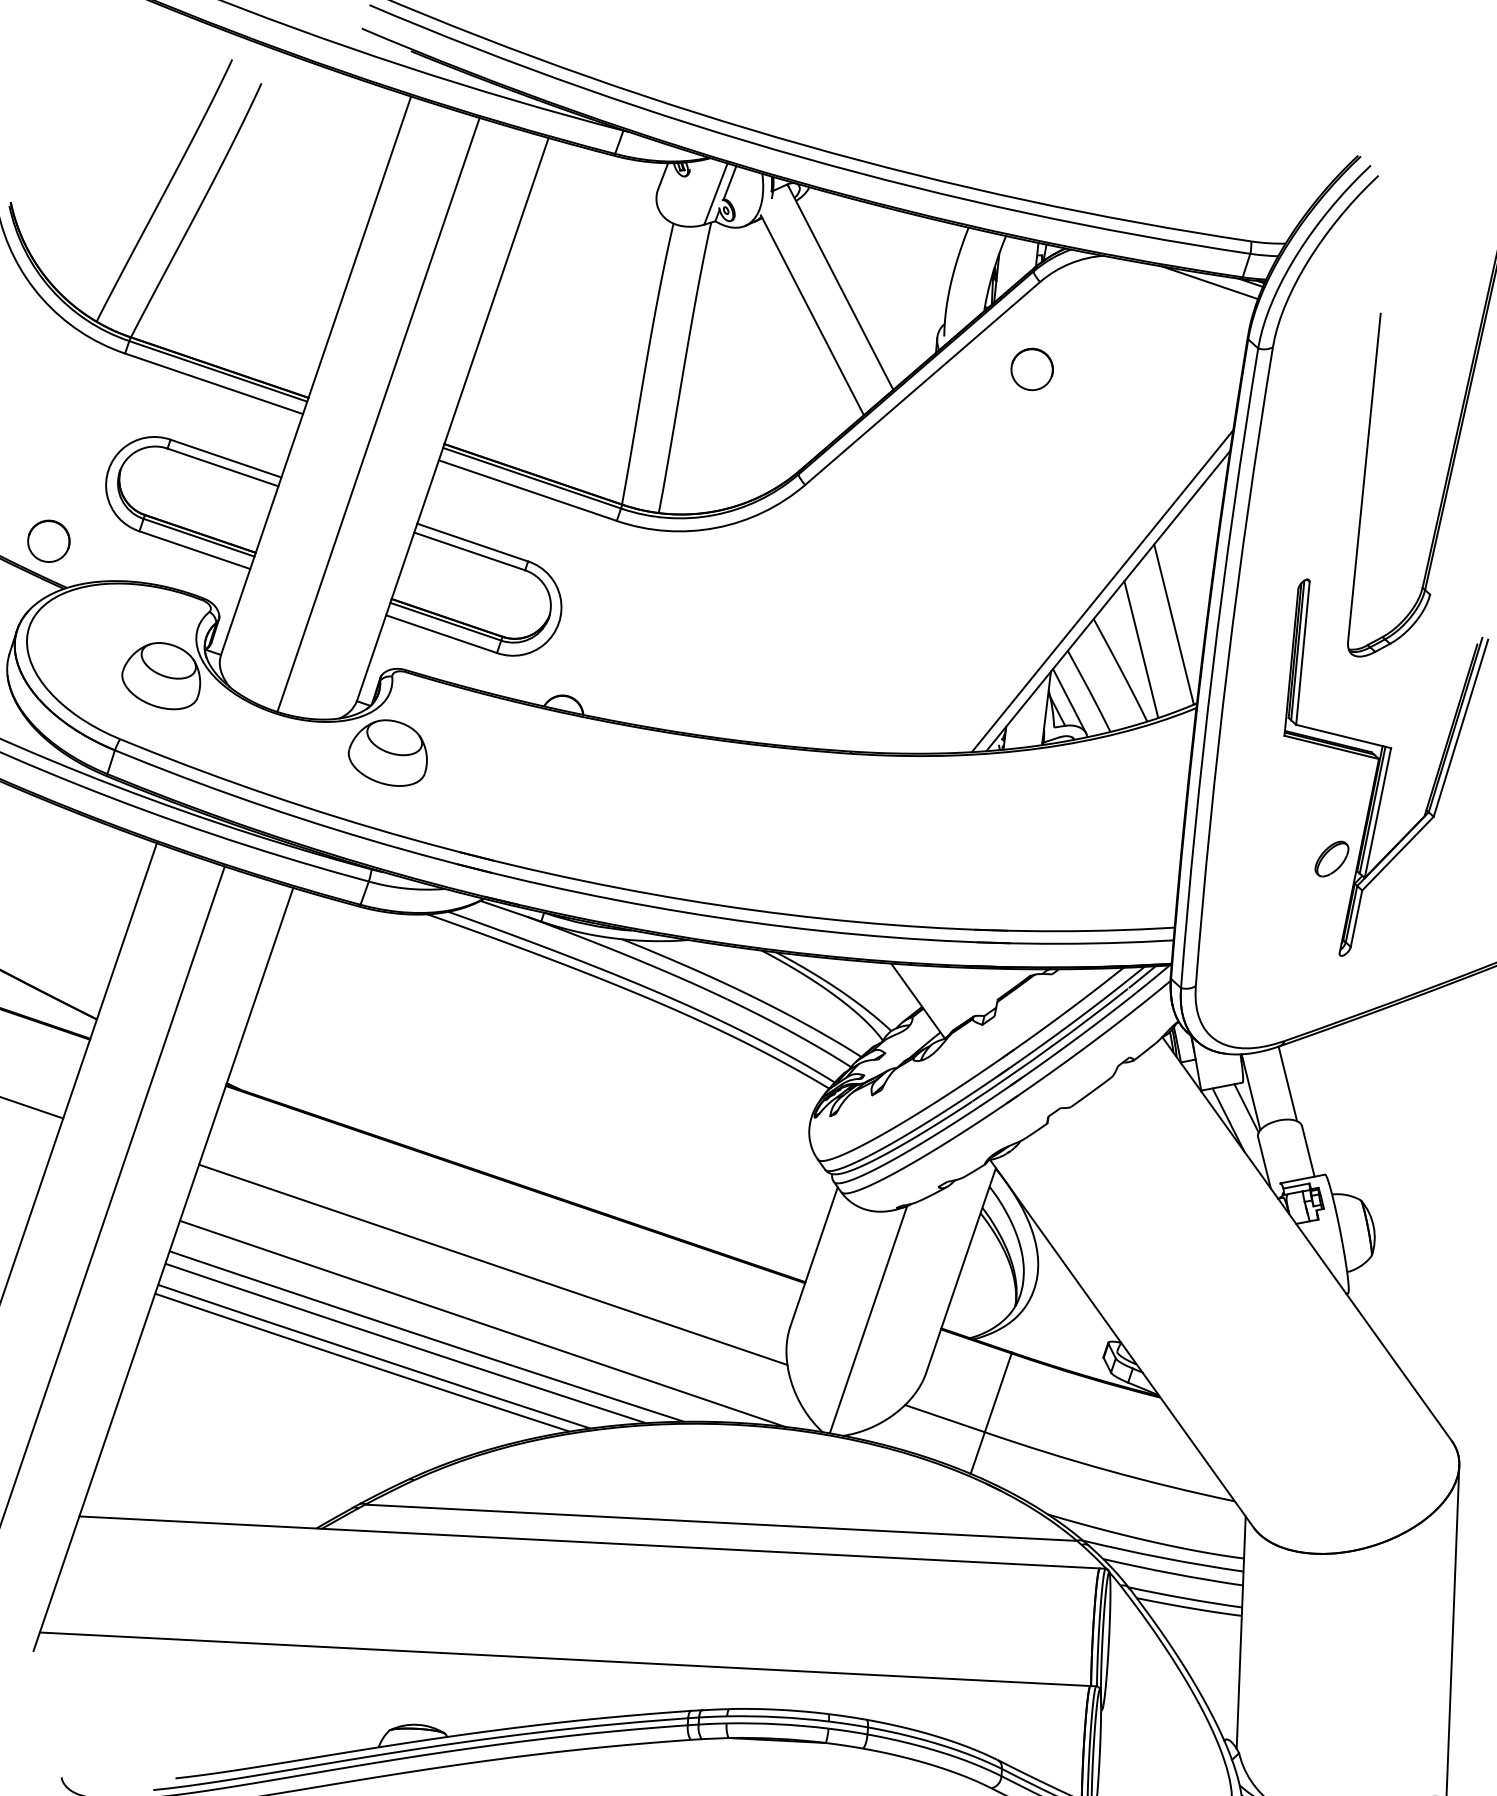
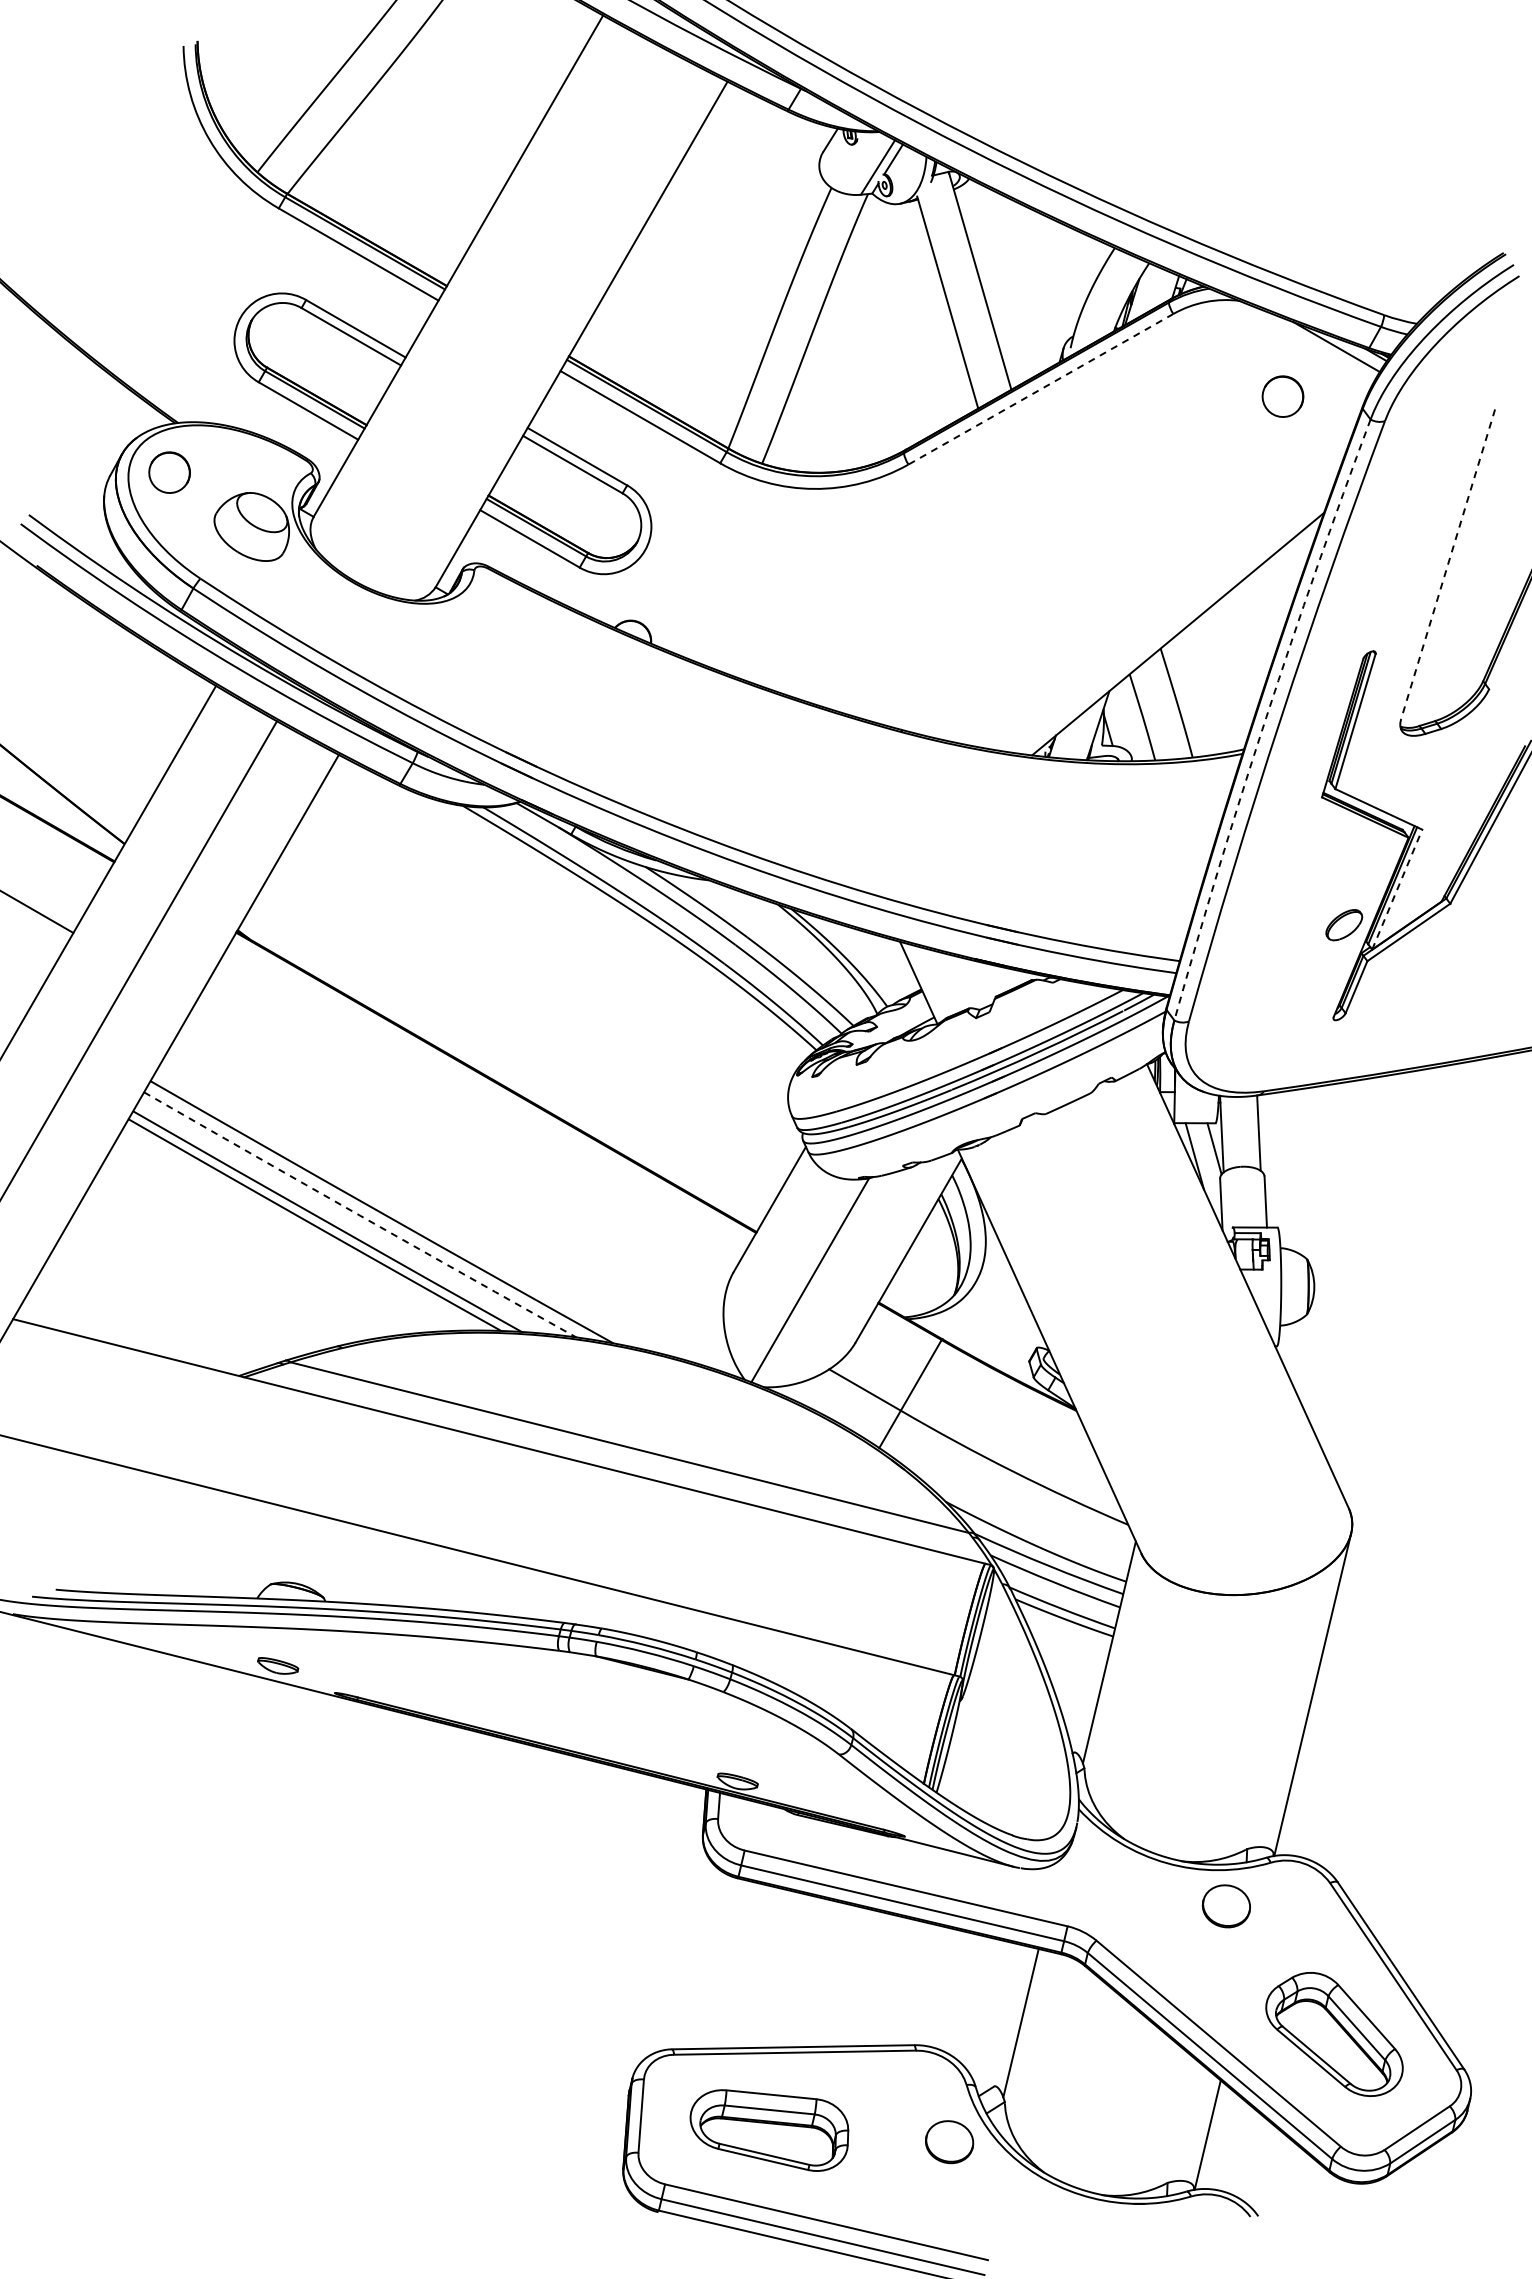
part: (1031, 369) -> (1282, 396), moved
line: (922, 383) -> (1040, 389), solid -> dashed
line: (378, 414) -> (511, 315), removed
line: (1364, 477) -> (1448, 564), solid -> dashed
part: (48, 541) -> (169, 472), moved
line: (1102, 591) -> (1174, 623), removed
line: (1173, 624) -> (1236, 669), removed
line: (1141, 649) -> (1200, 687), removed
arc: (1213, 666) -> (1266, 717), solid -> dashed
line: (1069, 701) -> (1121, 723), removed
part: (386, 753) -> (454, 643), removed
line: (1378, 812) -> (1397, 889), solid -> dashed
line: (493, 1264) -> (459, 1155), removed
line: (482, 1323) -> (437, 1210), removed
arc: (406, 1344) -> (360, 1215), solid -> dashed

